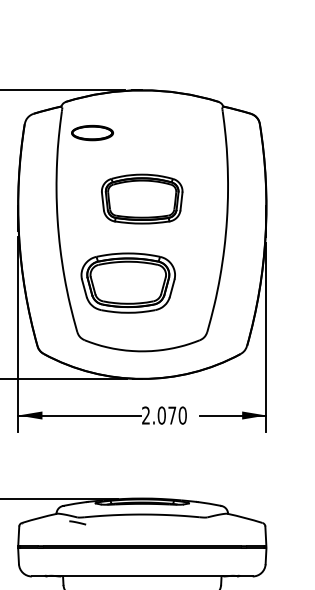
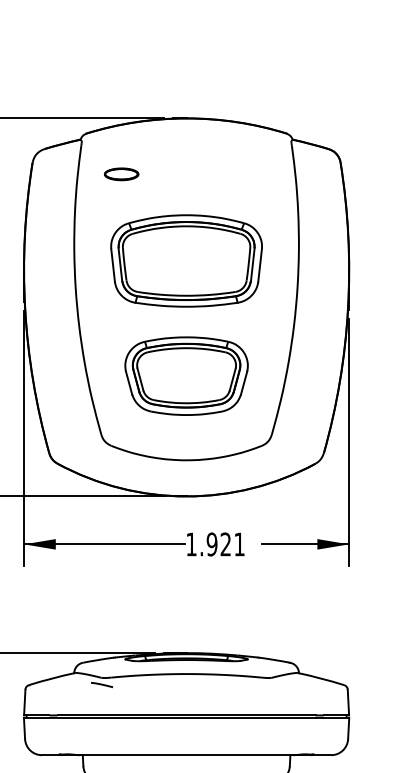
part: (92, 132) -> (121, 173), size x0.62
part: (141, 198) -> (185, 260), size x1.43
part: (127, 282) -> (185, 375), moved
text: (164, 415) -> (215, 544), 2.070 -> 1.921

